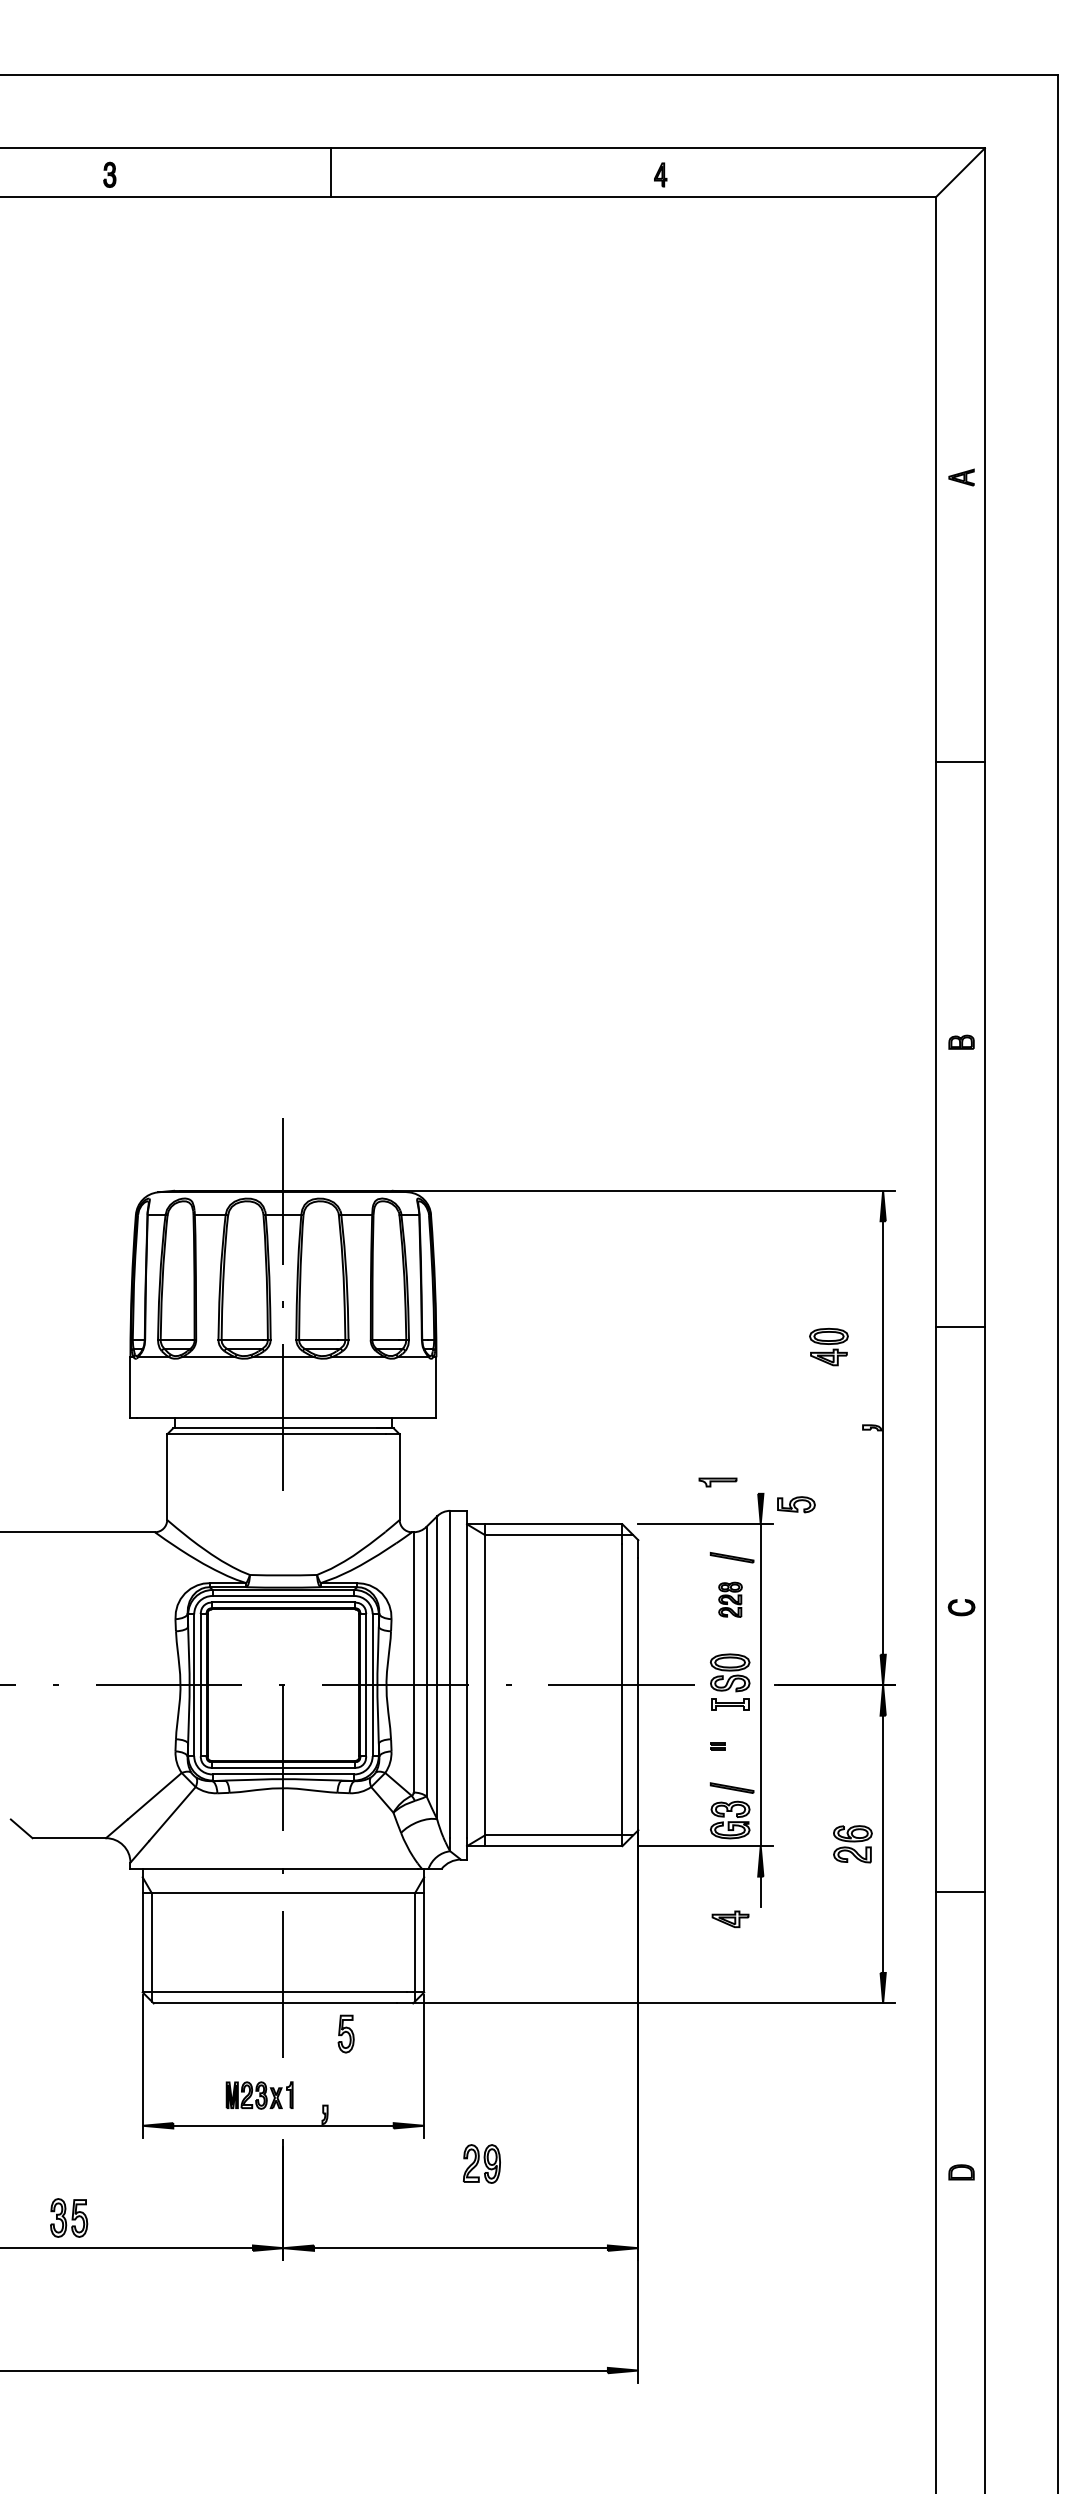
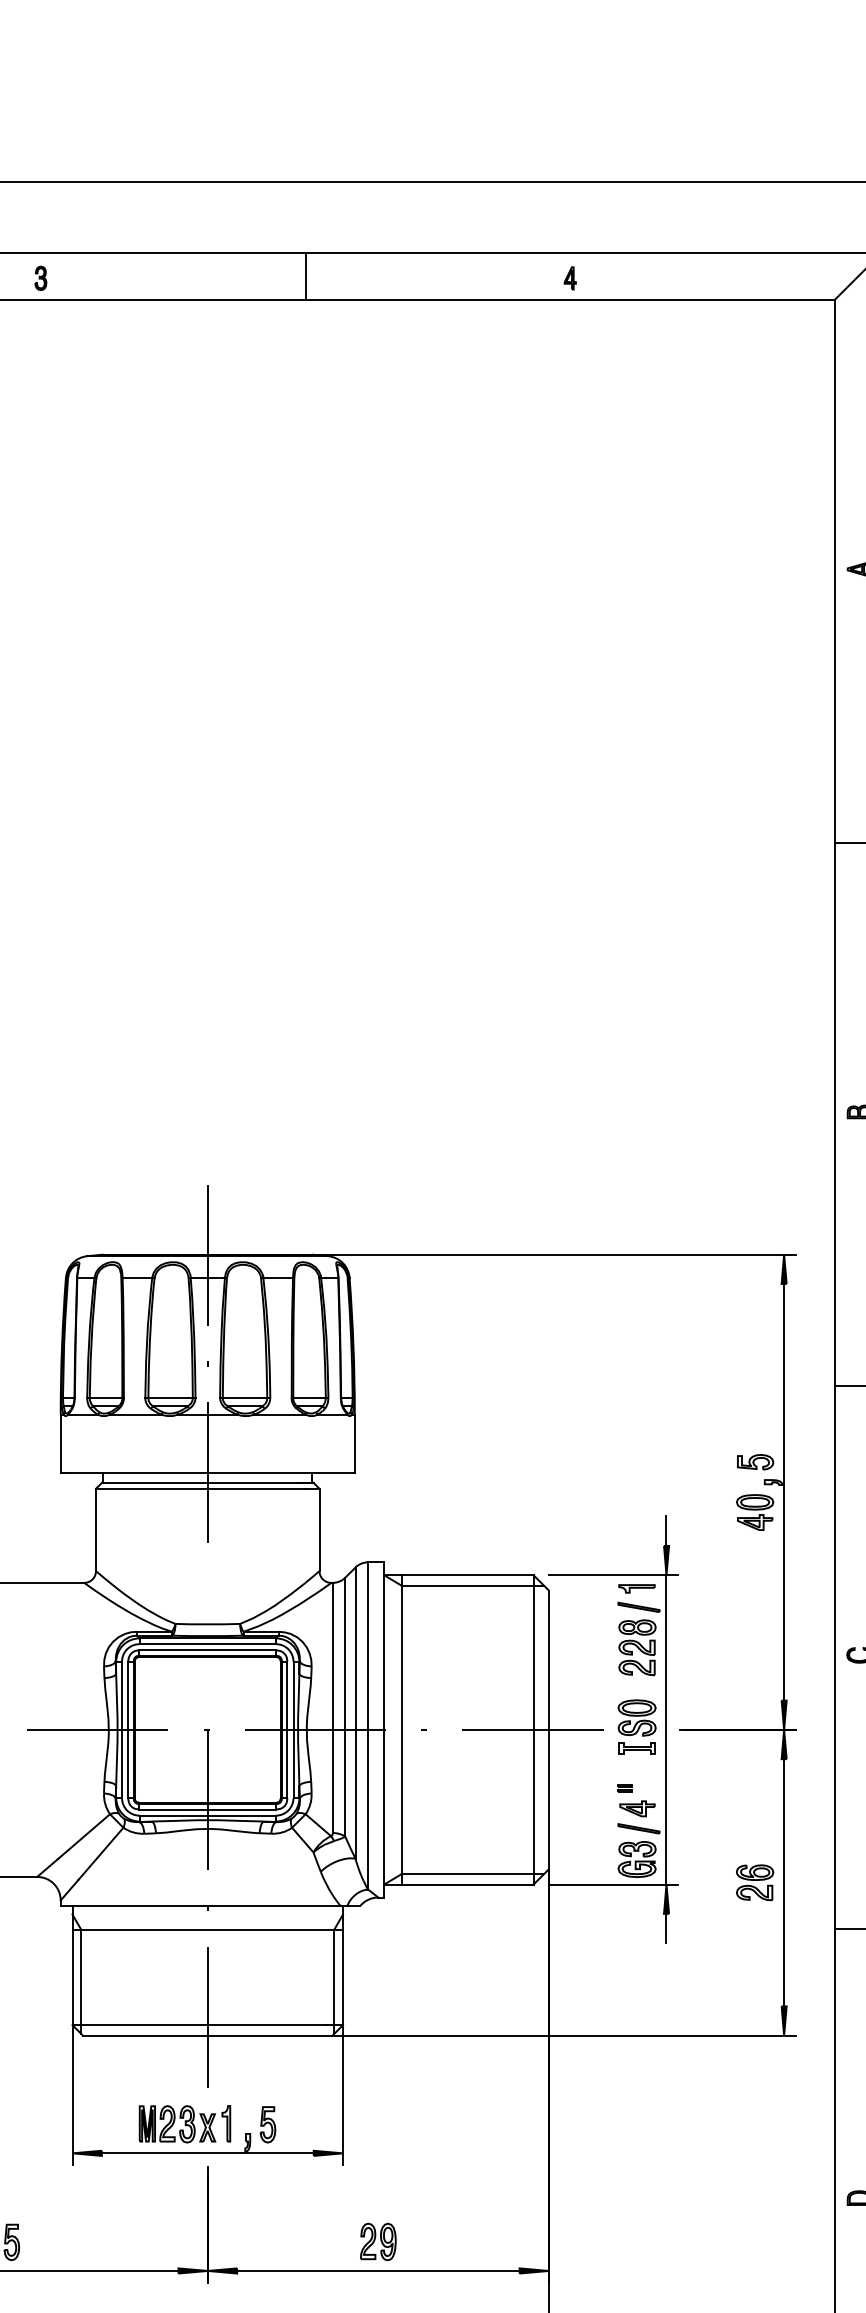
line: (331, 172) -> (305, 276), moved
part: (828, 1347) -> (754, 1512), moved
line: (760, 1478) -> (666, 1531), added
part: (717, 1482) -> (636, 1588), moved
part: (796, 1504) -> (755, 1462), moved
part: (730, 1599) -> (637, 1647), size x1.67
part: (730, 1919) -> (637, 1808), moved
part: (345, 2033) -> (267, 2124), moved
part: (259, 2095) -> (184, 2124), size x1.43
part: (481, 2163) -> (377, 2241), moved

